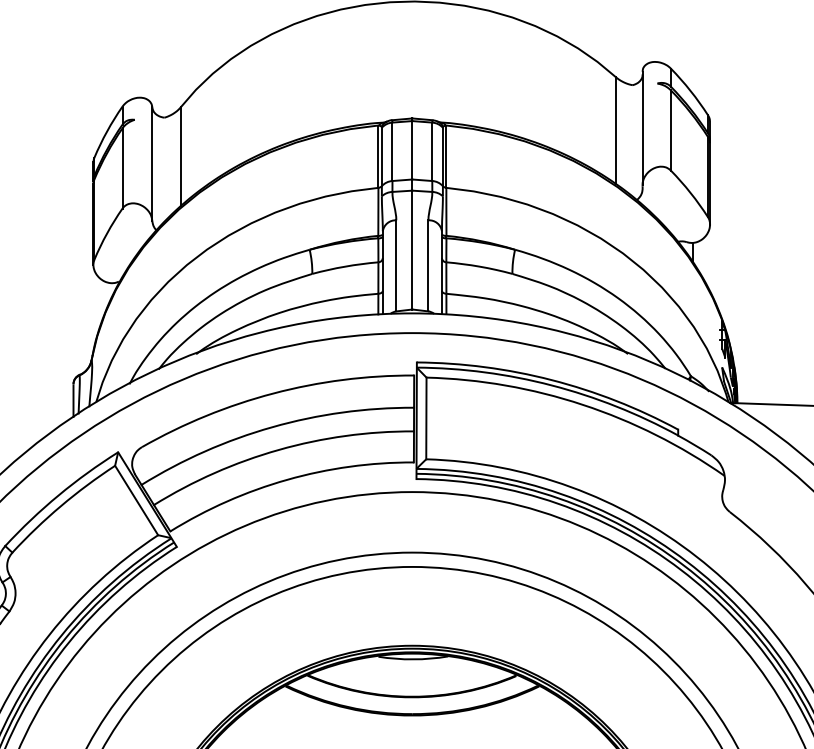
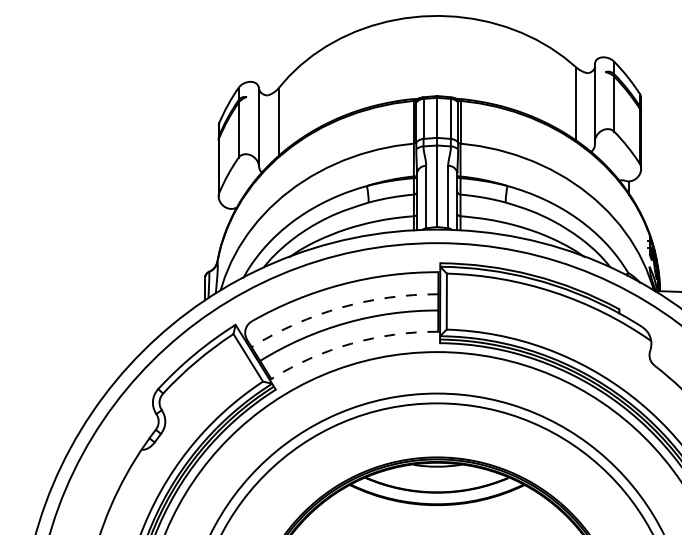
arc: (272, 427) -> (341, 307), solid -> dashed
arc: (287, 479) -> (351, 343), solid -> dashed

